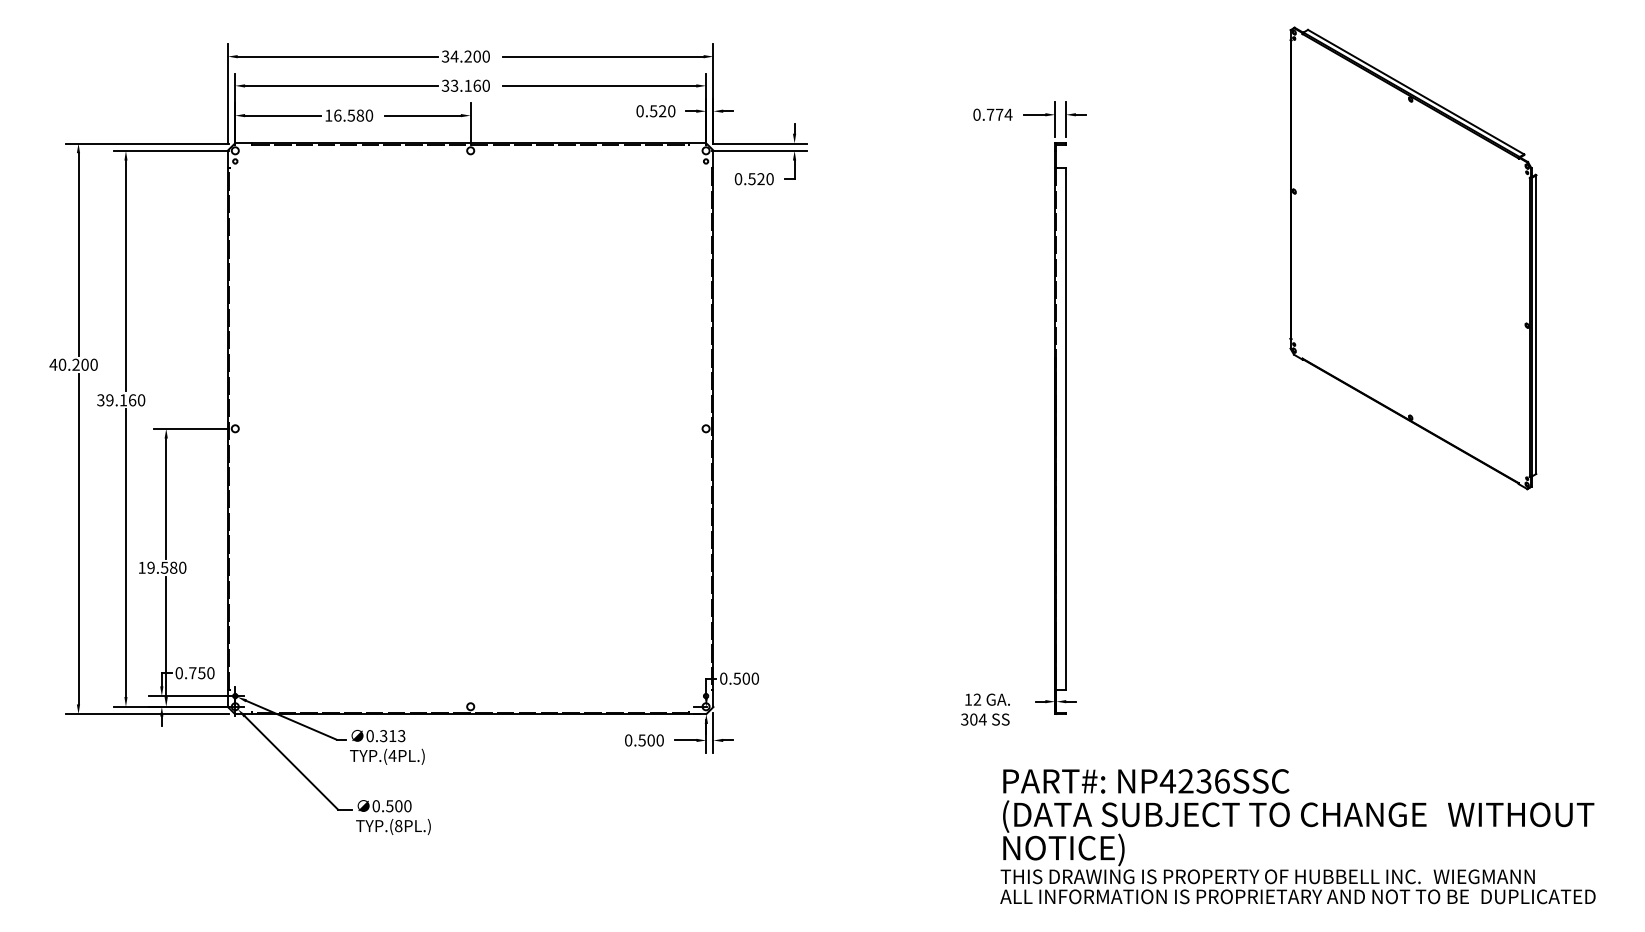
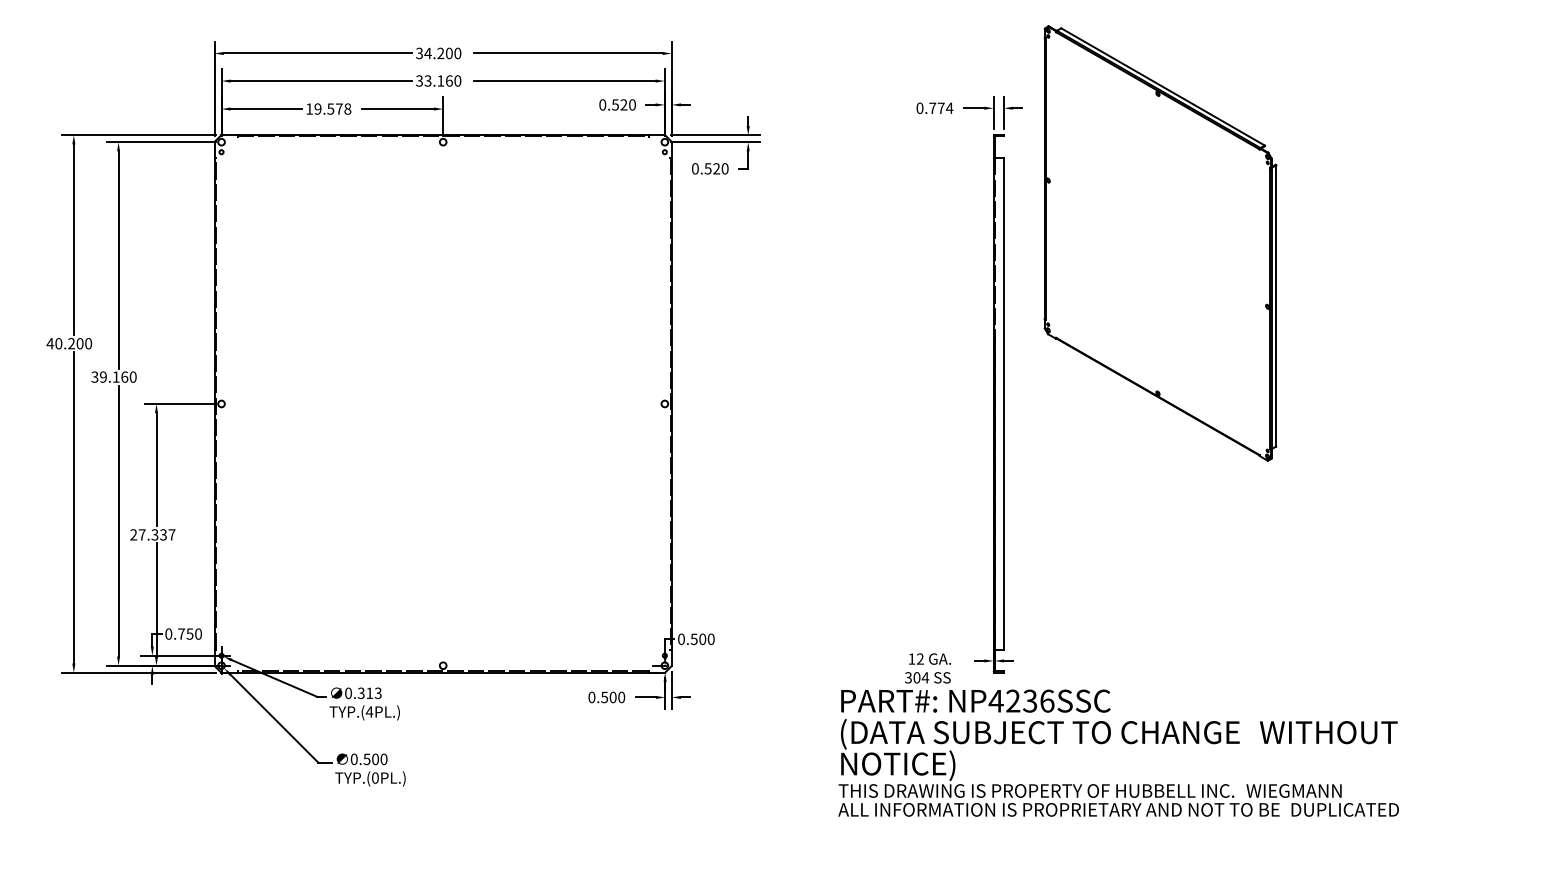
text: (353, 115) -> (332, 108), 16.580 -> 19.578
part: (1413, 258) -> (1160, 243), moved
text: (162, 567) -> (152, 534), 19.580 -> 27.337
text: (398, 825) -> (375, 777), TYP.(8PL.) -> TYP.(0PL.)
text: (1297, 836) -> (1118, 753), moved

